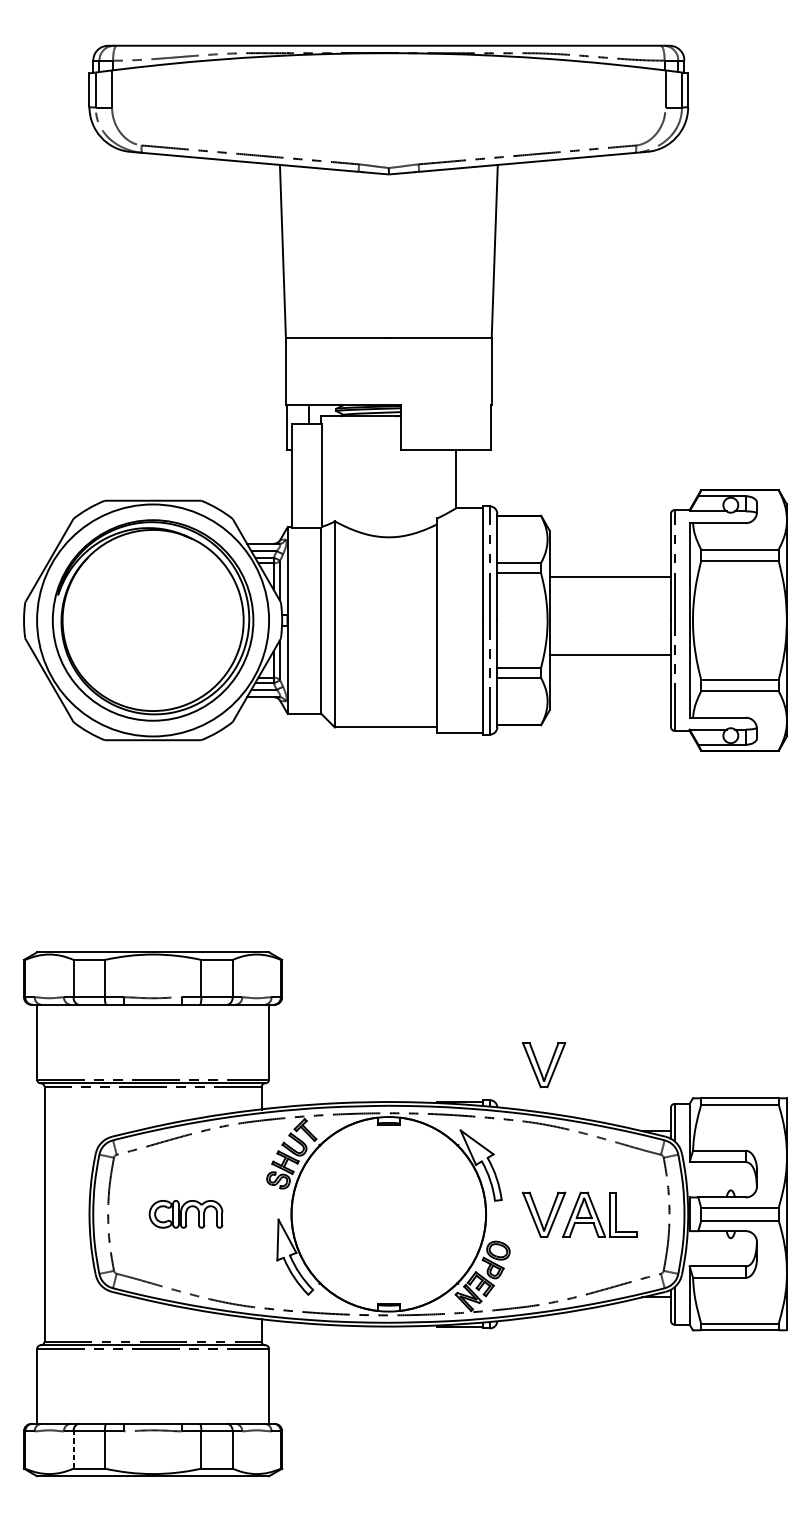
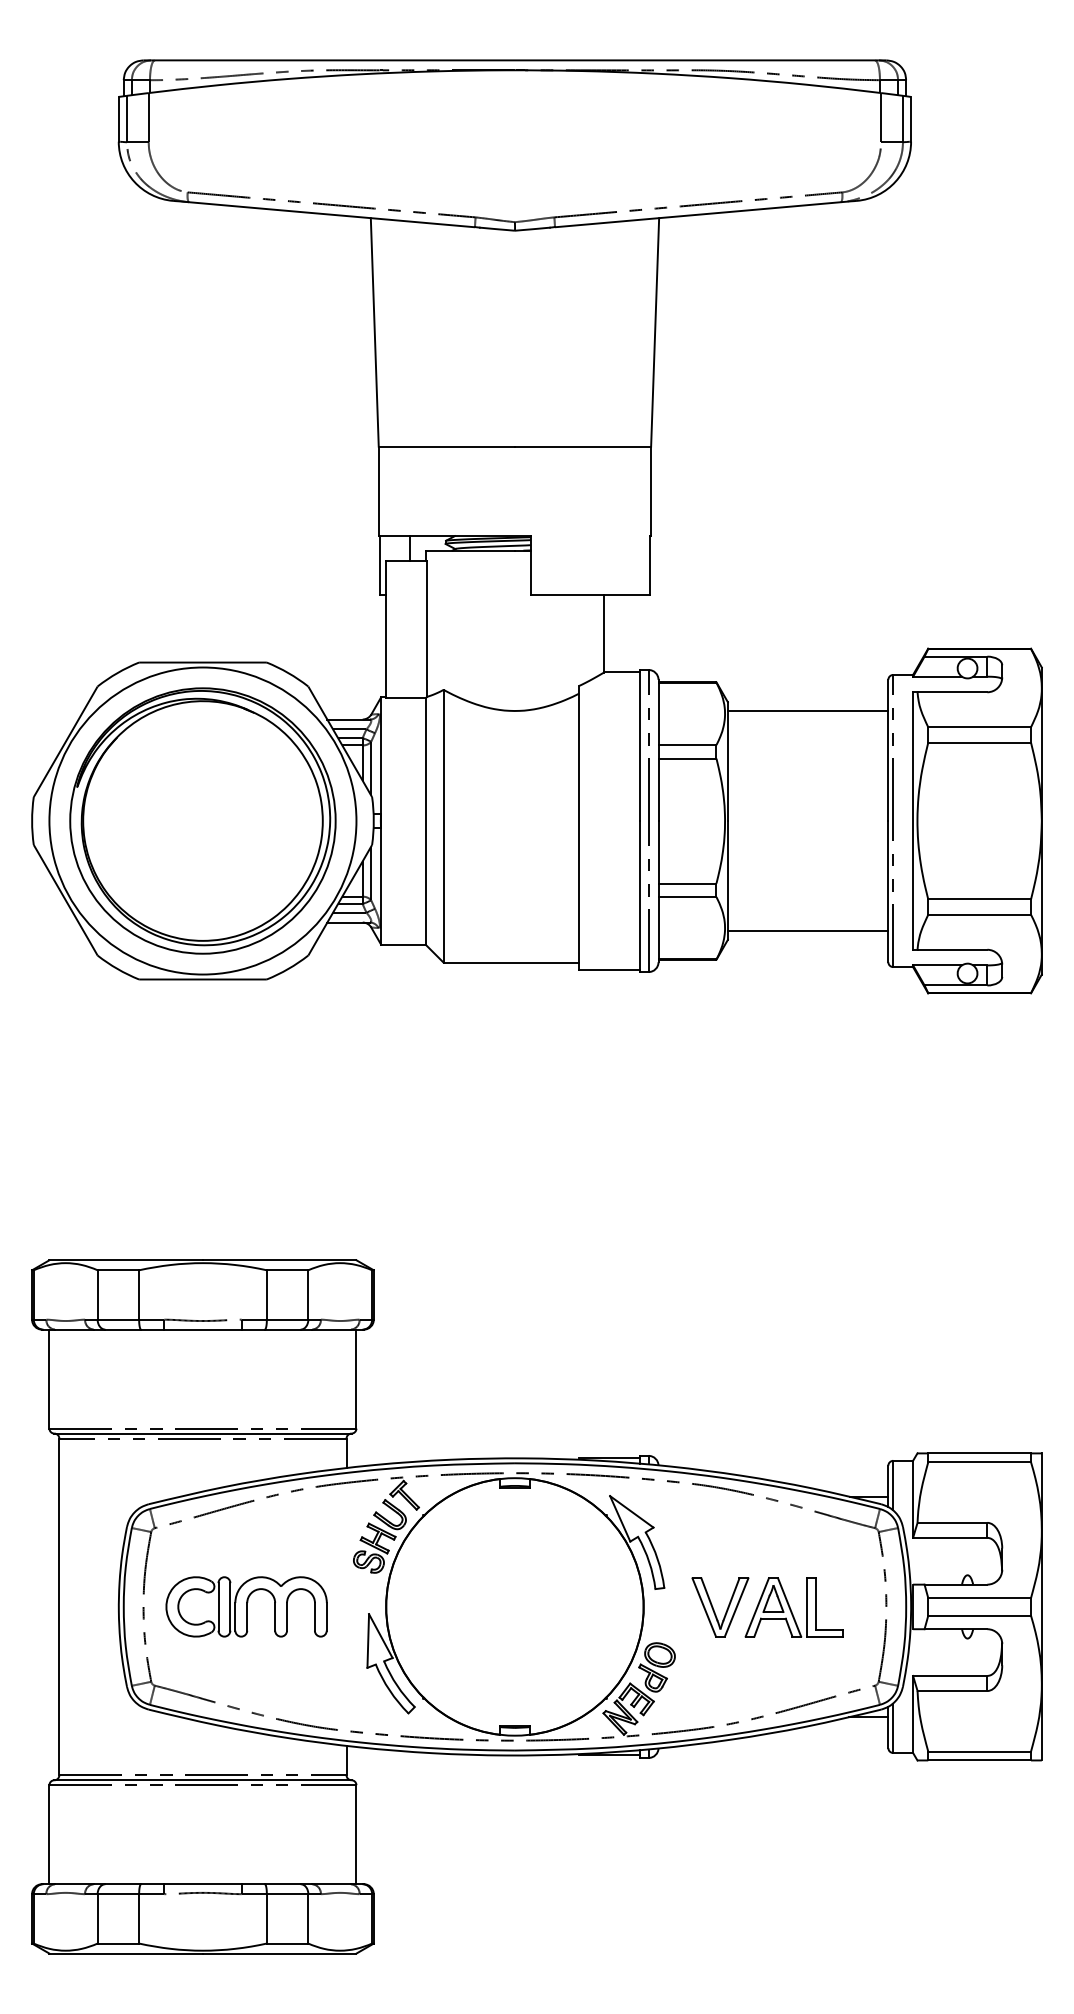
line: (609, 577) -> (807, 711), moved
line: (609, 654) -> (807, 930), moved
part: (539, 1066) -> (714, 1411), removed
part: (185, 1213) -> (246, 1606), size x1.67
line: (73, 1449) -> (97, 1918), dashed -> solid

